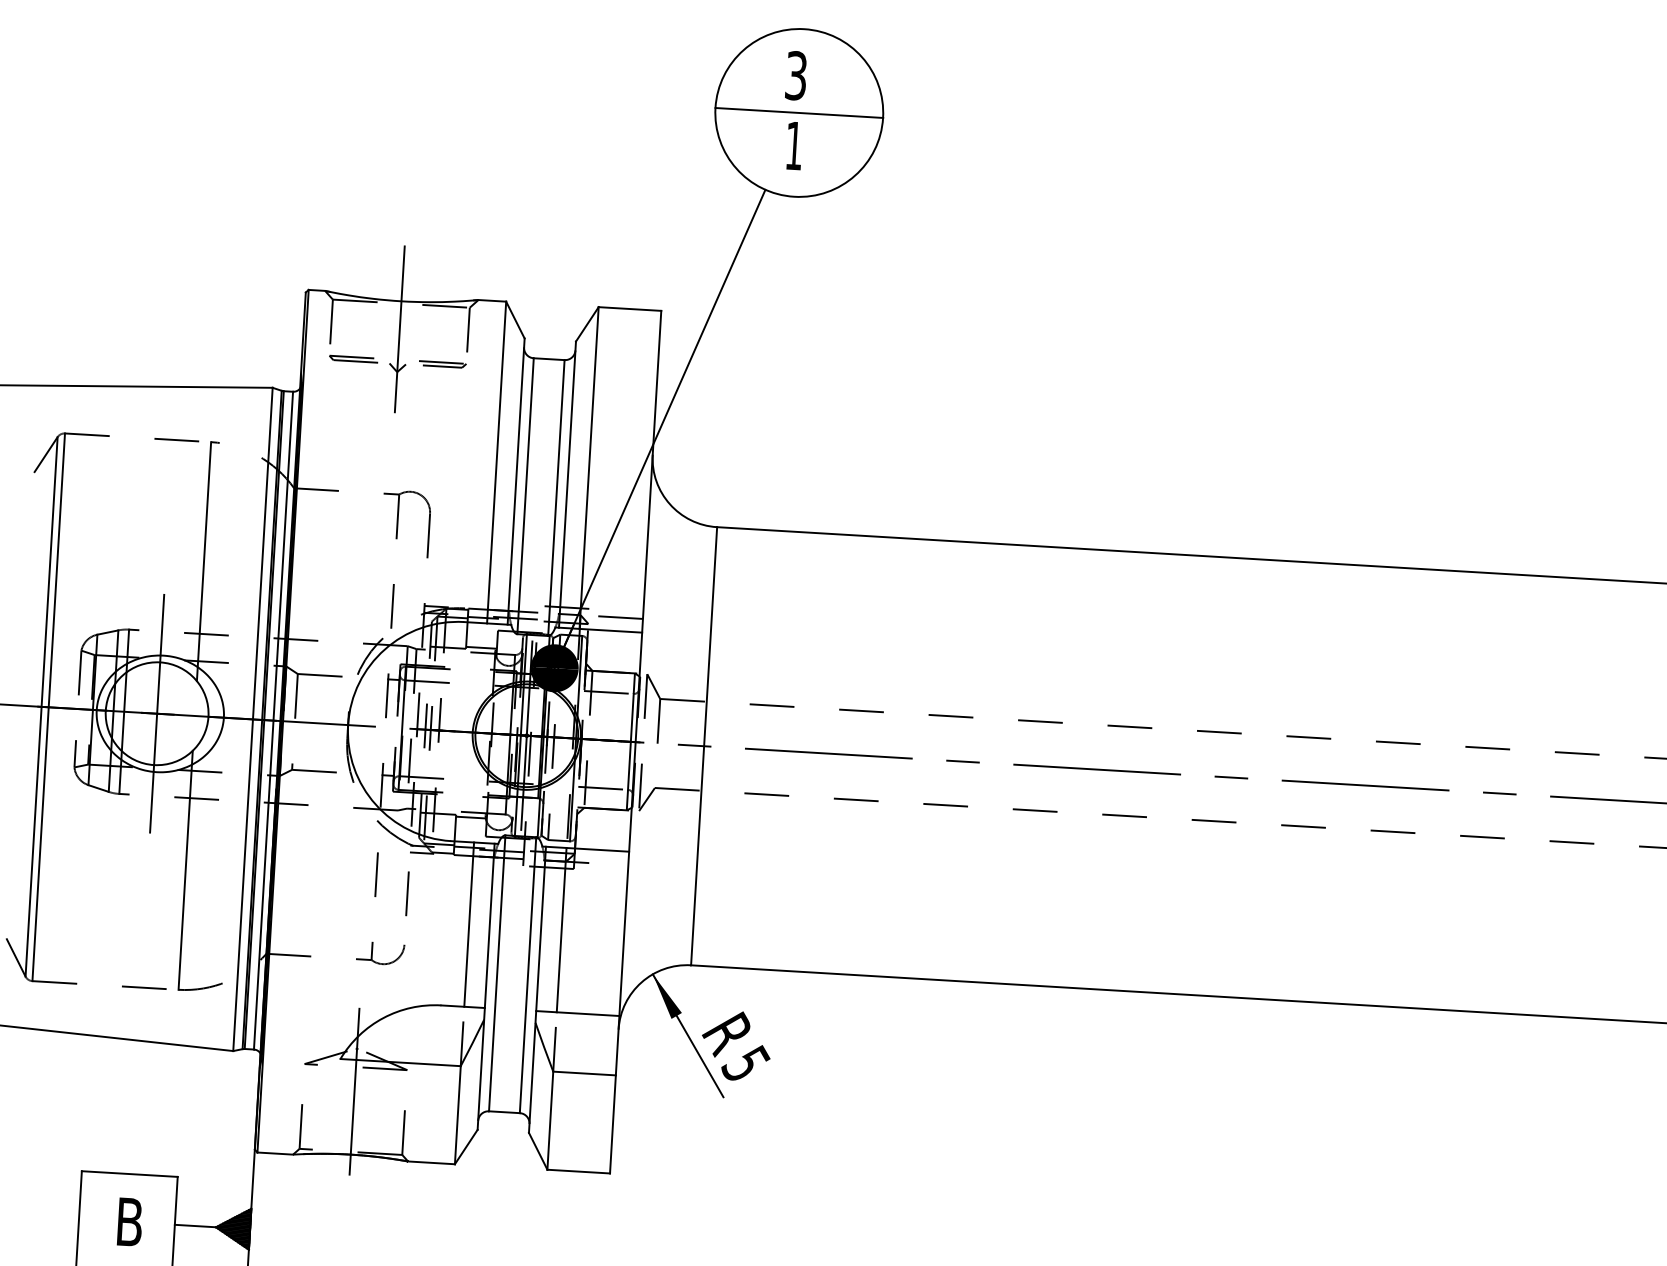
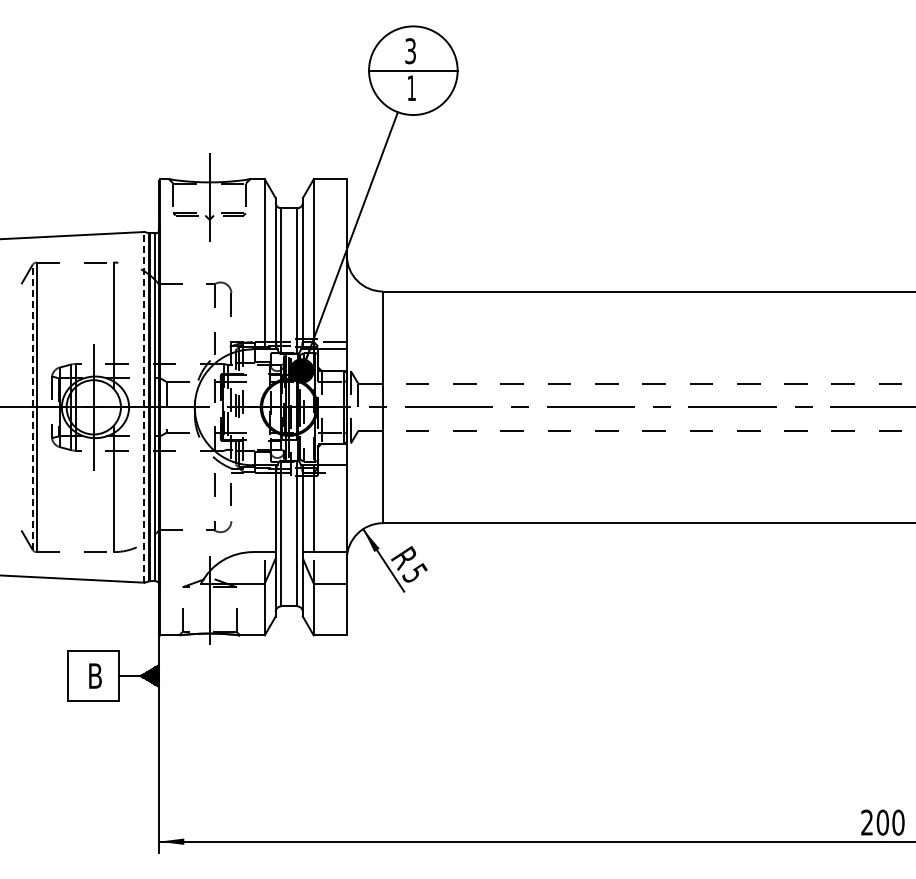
line: (41, 707) -> (32, 407), solid -> dashed
line: (253, 717) -> (144, 406), solid -> dashed
line: (468, 924) -> (264, 508), removed

